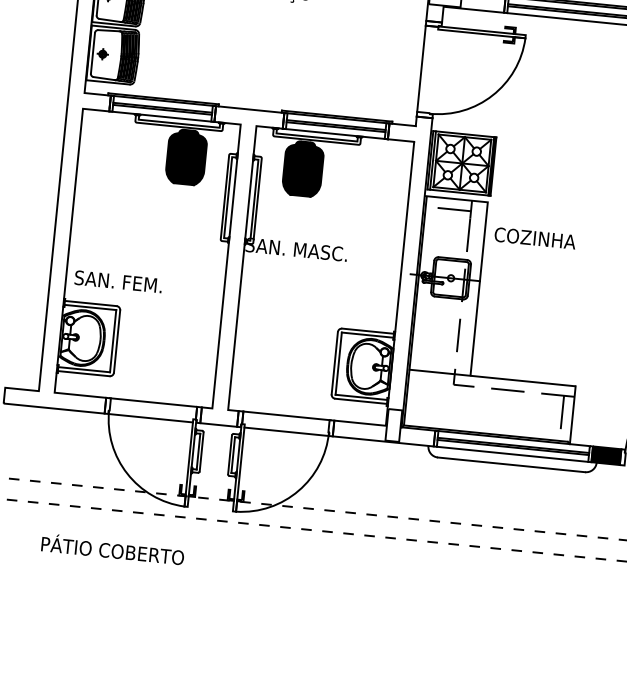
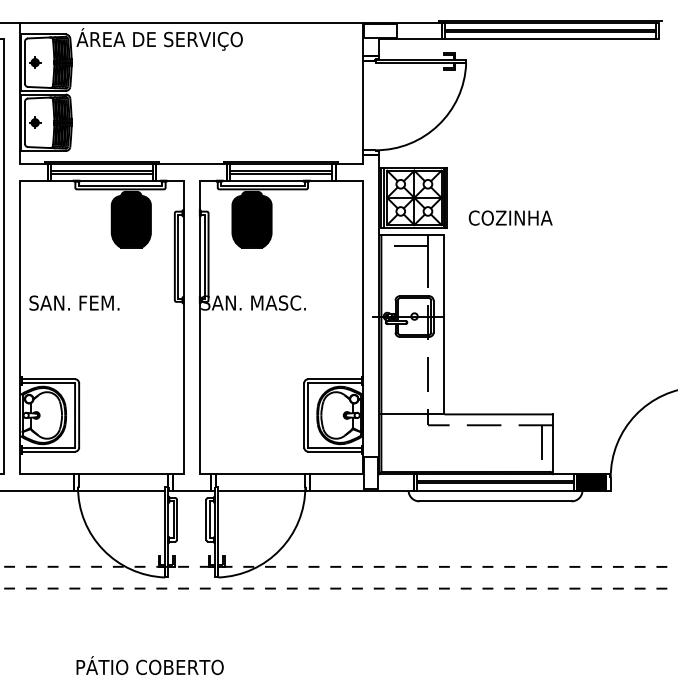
text: (535, 237) -> (510, 217), moved
text: (118, 281) -> (74, 302), moved
text: (112, 549) -> (149, 665), moved

